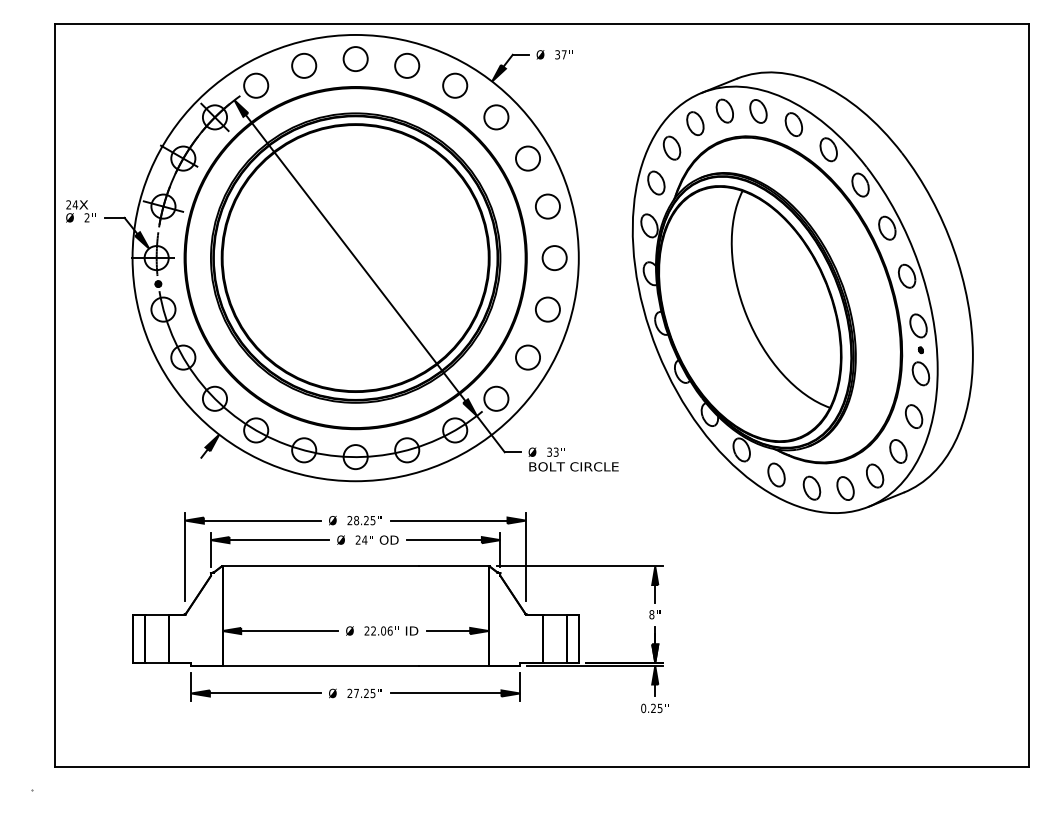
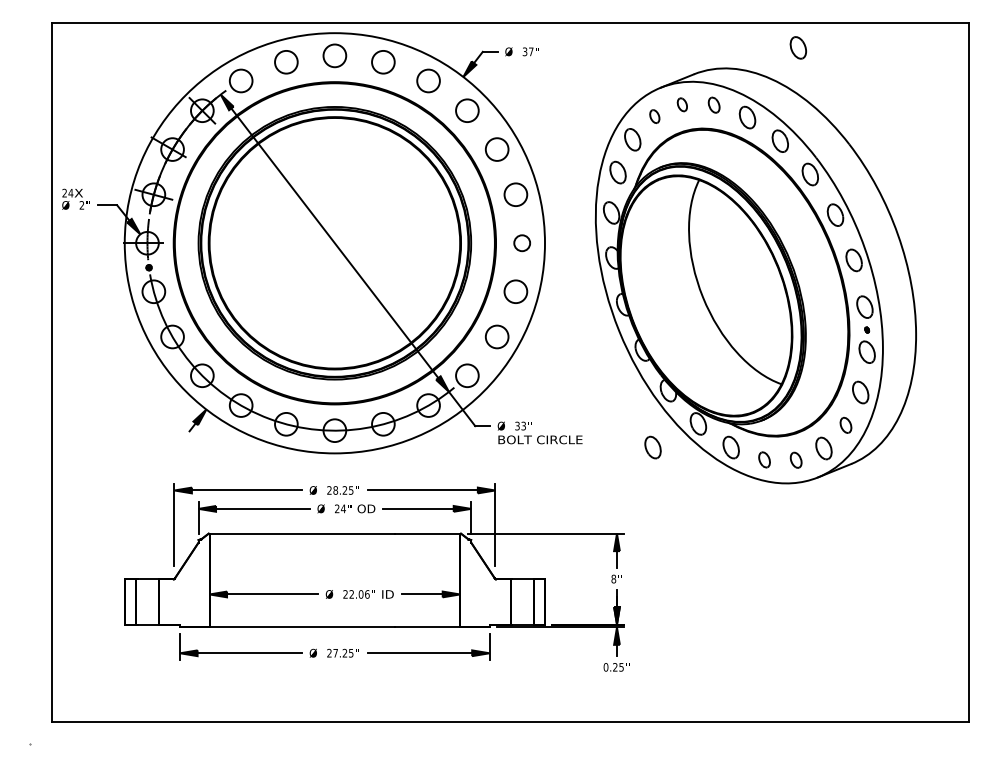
part: (847, 50) -> (798, 47), added
part: (724, 110) -> (682, 104), size x0.6
part: (758, 111) -> (714, 105), size x0.7
part: (695, 123) -> (654, 116), size x0.6
circle: (554, 257) -> (522, 242), size x0.7
part: (898, 451) -> (846, 425), size x0.7
part: (693, 474) -> (652, 447), added
part: (811, 487) -> (764, 459), size x0.7
part: (845, 488) -> (796, 460), size x0.7

